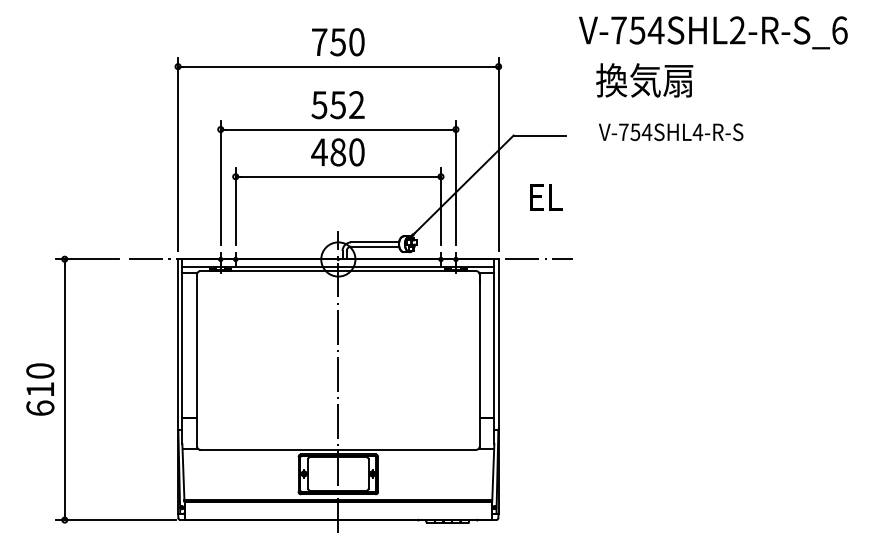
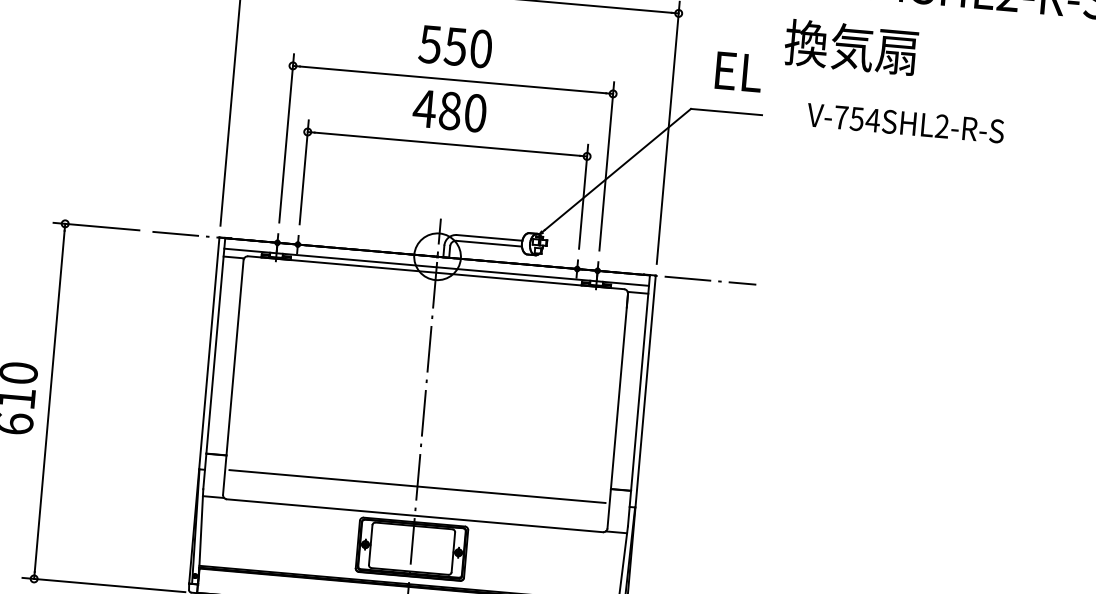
text: (644, 80) -> (851, 47), moved
text: (356, 105) -> (480, 49), 552 -> 550
text: (697, 131) -> (941, 125), V-754SHL4-R-S -> V-754SHL2-R-S
text: (546, 197) -> (739, 71), moved
line: (338, 428) -> (417, 486), added

